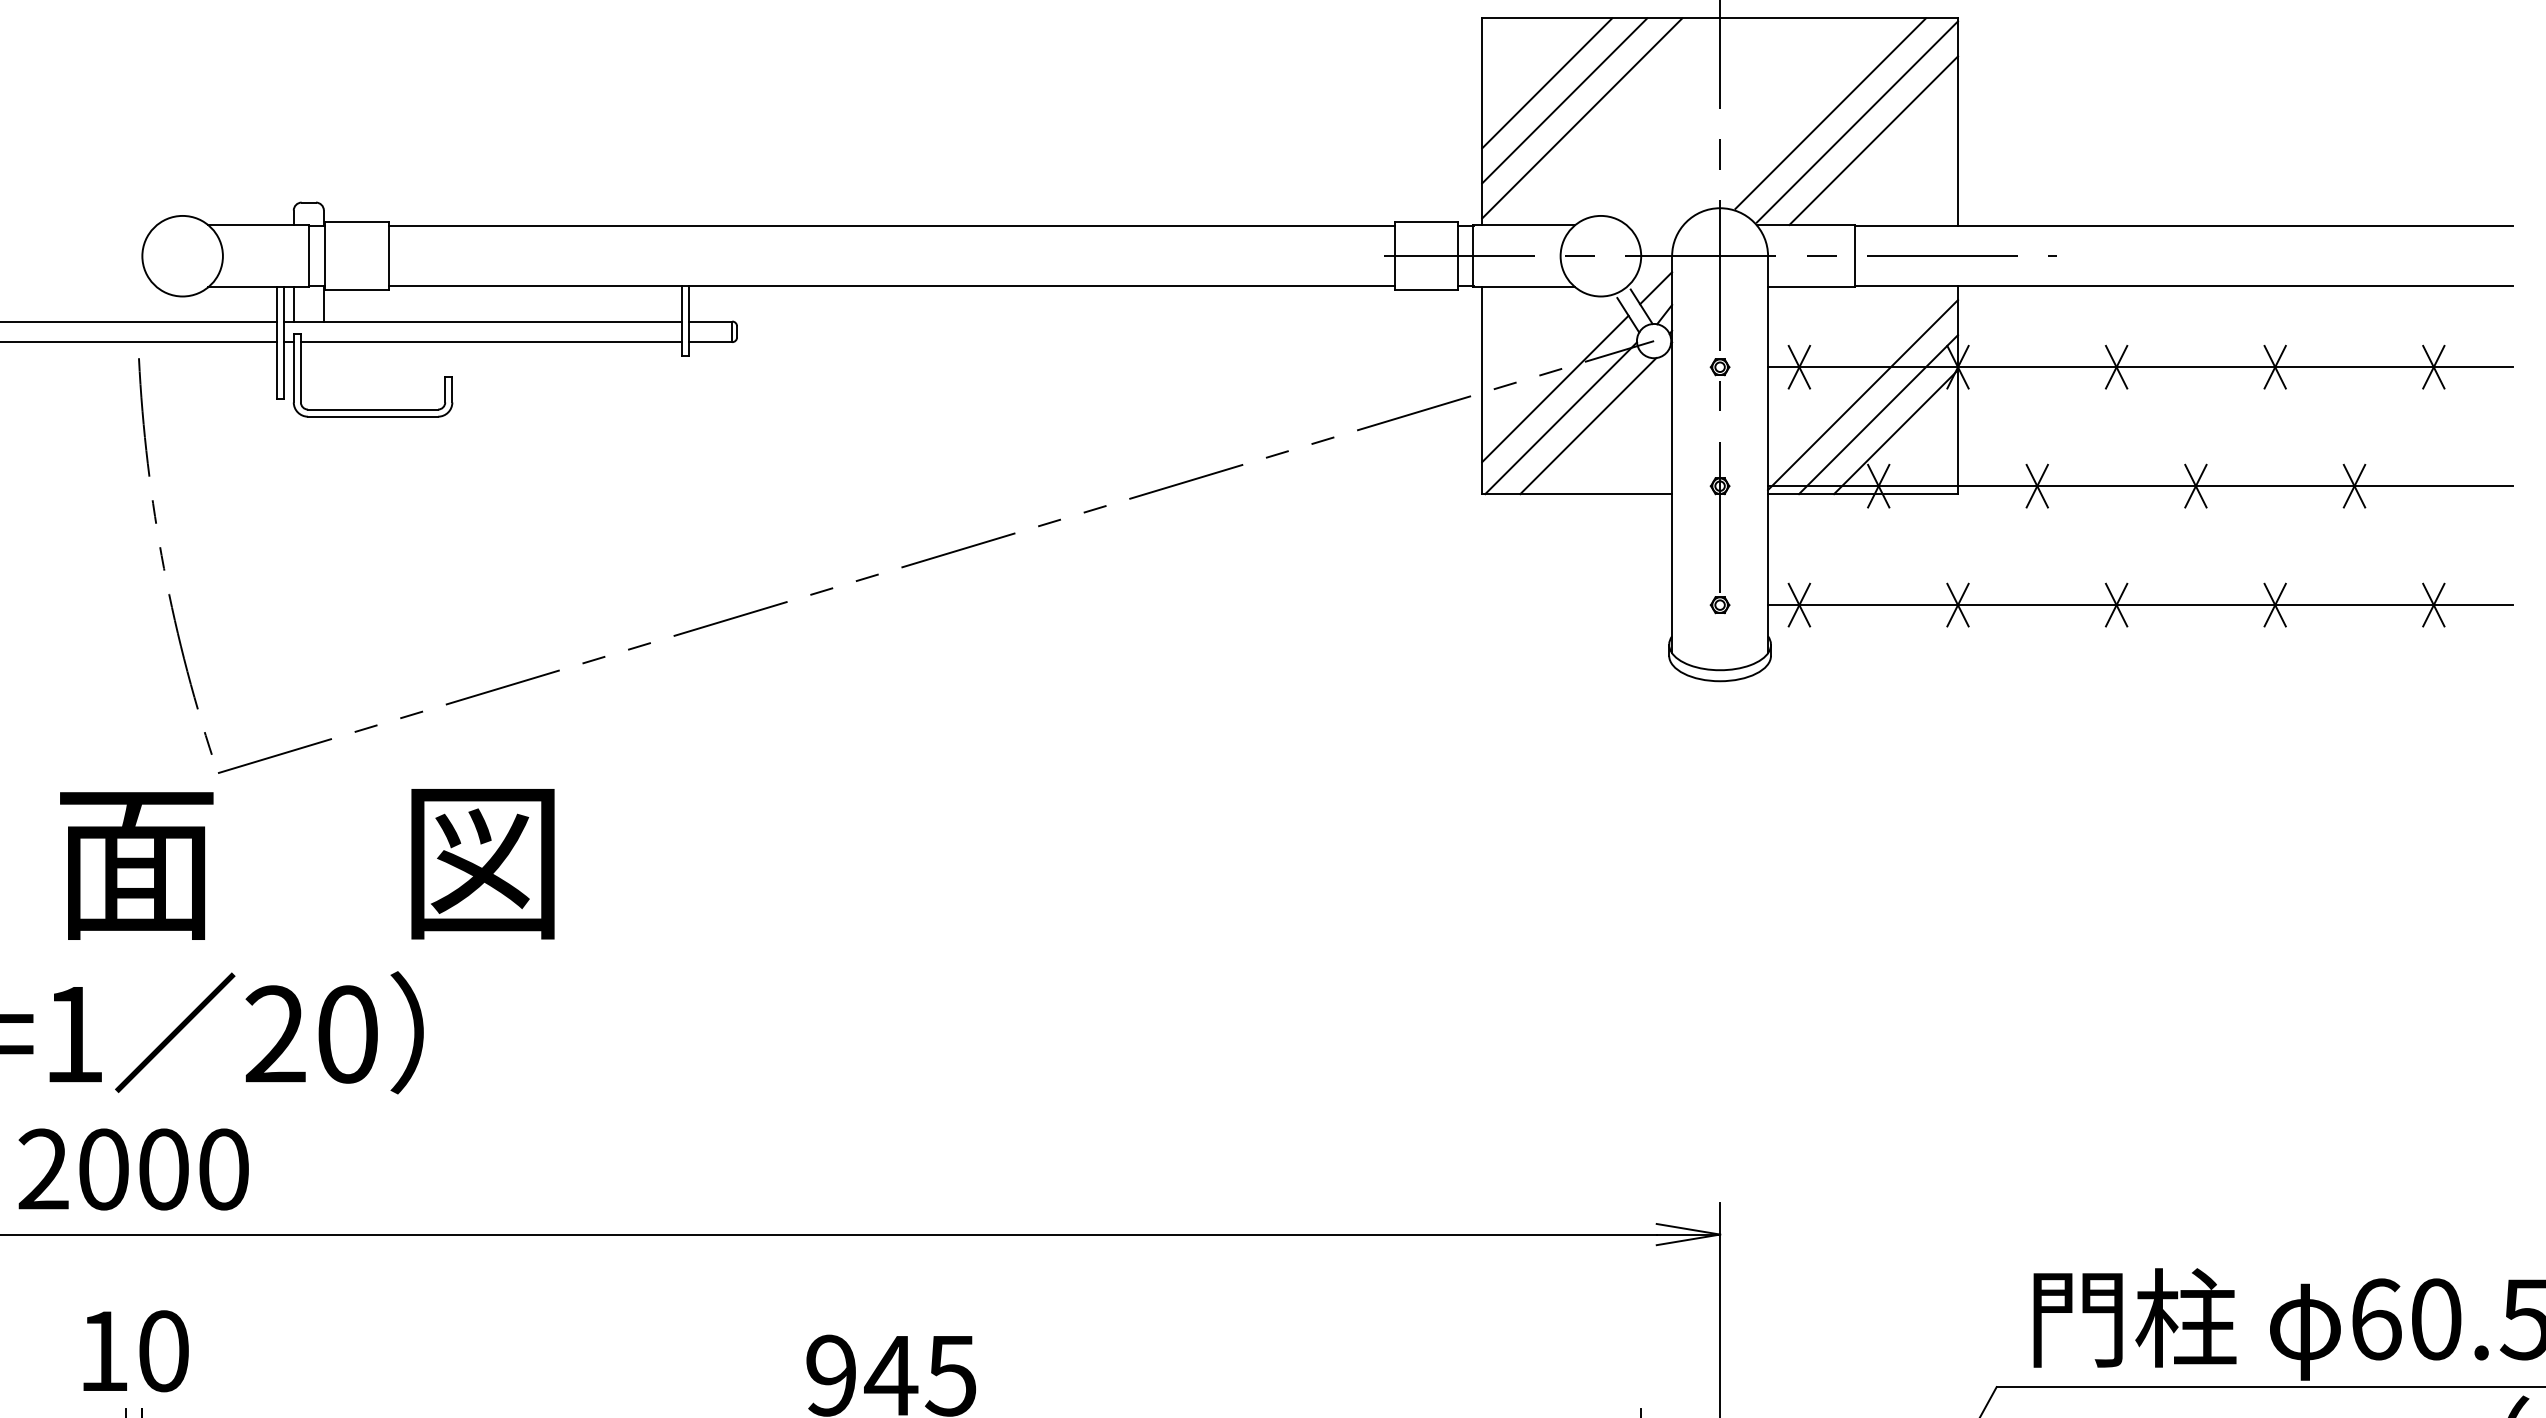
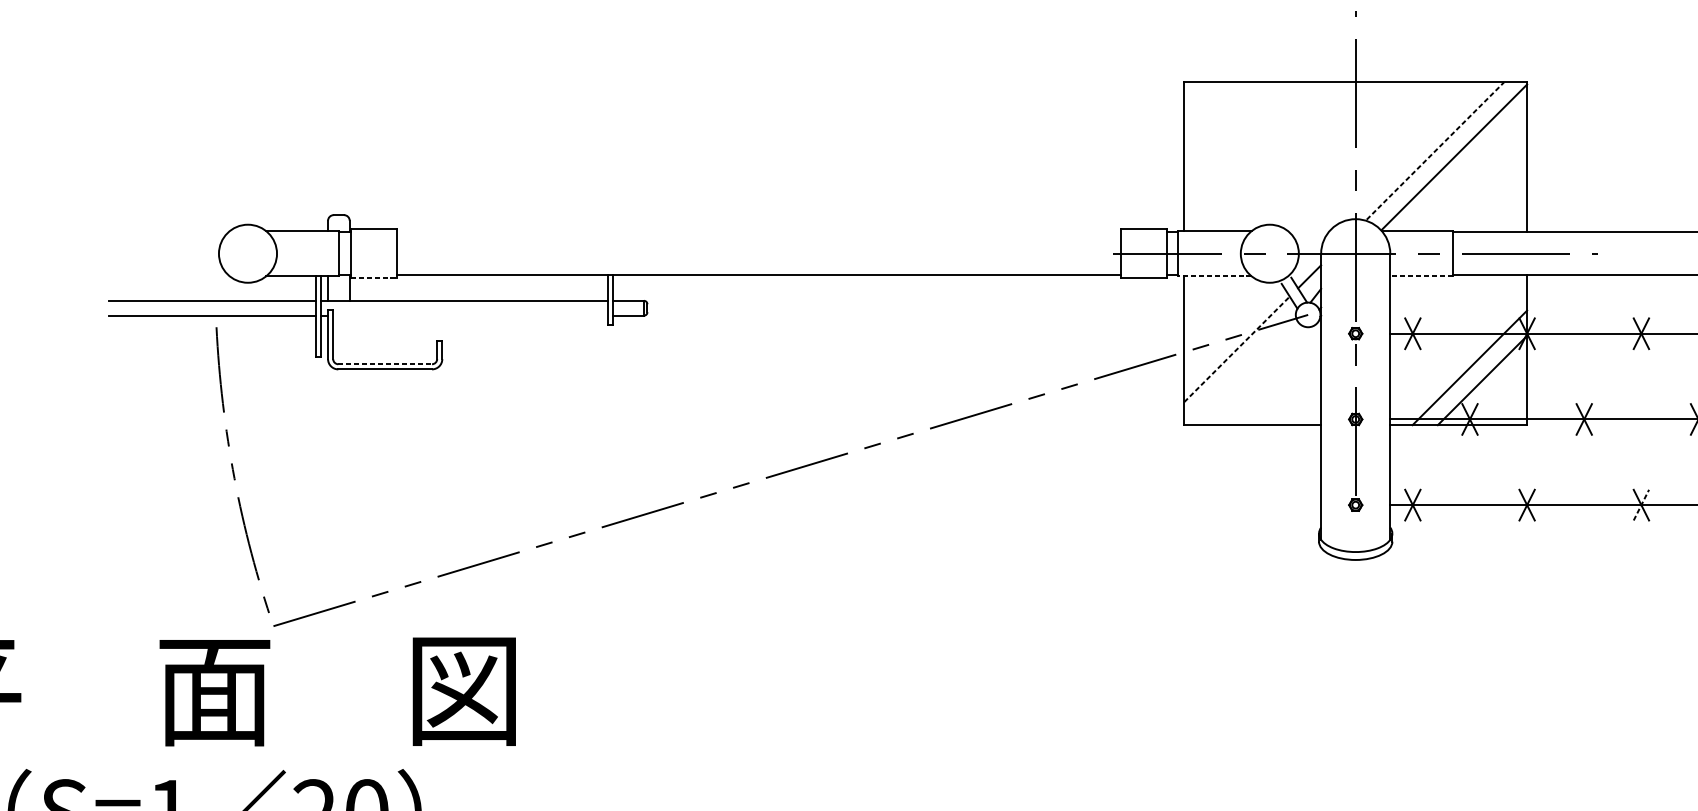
line: (1547, 83) -> (1231, 129), removed
line: (1564, 100) -> (1243, 141), removed
line: (1830, 113) -> (1435, 150), solid -> dashed
line: (1582, 118) -> (1256, 154), removed
line: (1873, 140) -> (1466, 170), removed
line: (891, 226) -> (758, 232), removed
line: (1523, 287) -> (1214, 276), solid -> dashed
line: (1811, 287) -> (1421, 276), solid -> dashed
line: (357, 290) -> (373, 278), solid -> dashed
line: (491, 342) -> (470, 315), removed
line: (1555, 388) -> (1237, 349), solid -> dashed
line: (1863, 395) -> (1459, 354), removed
line: (373, 409) -> (385, 364), solid -> dashed
line: (1561, 418) -> (1241, 370), removed
line: (1588, 426) -> (1260, 376), removed
line: (2116, 605) -> (1641, 505), solid -> dashed

